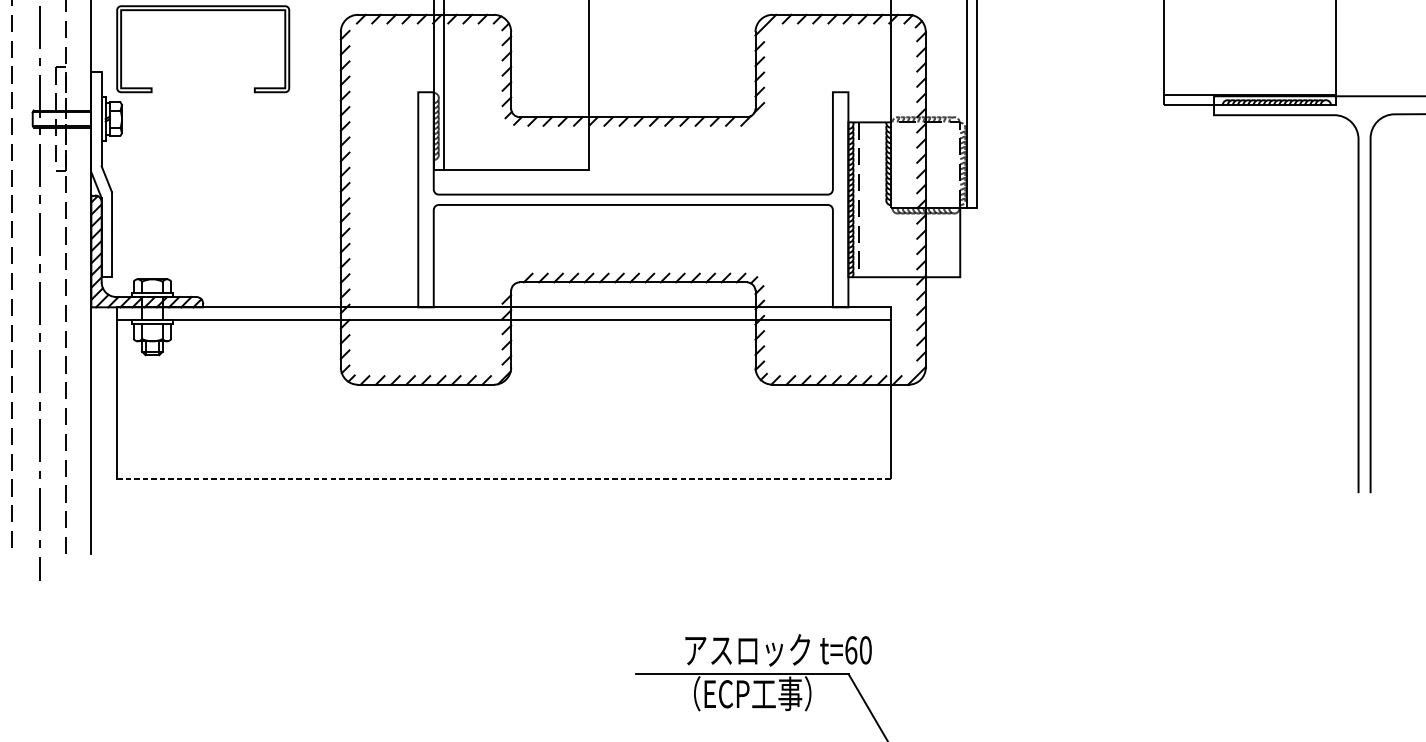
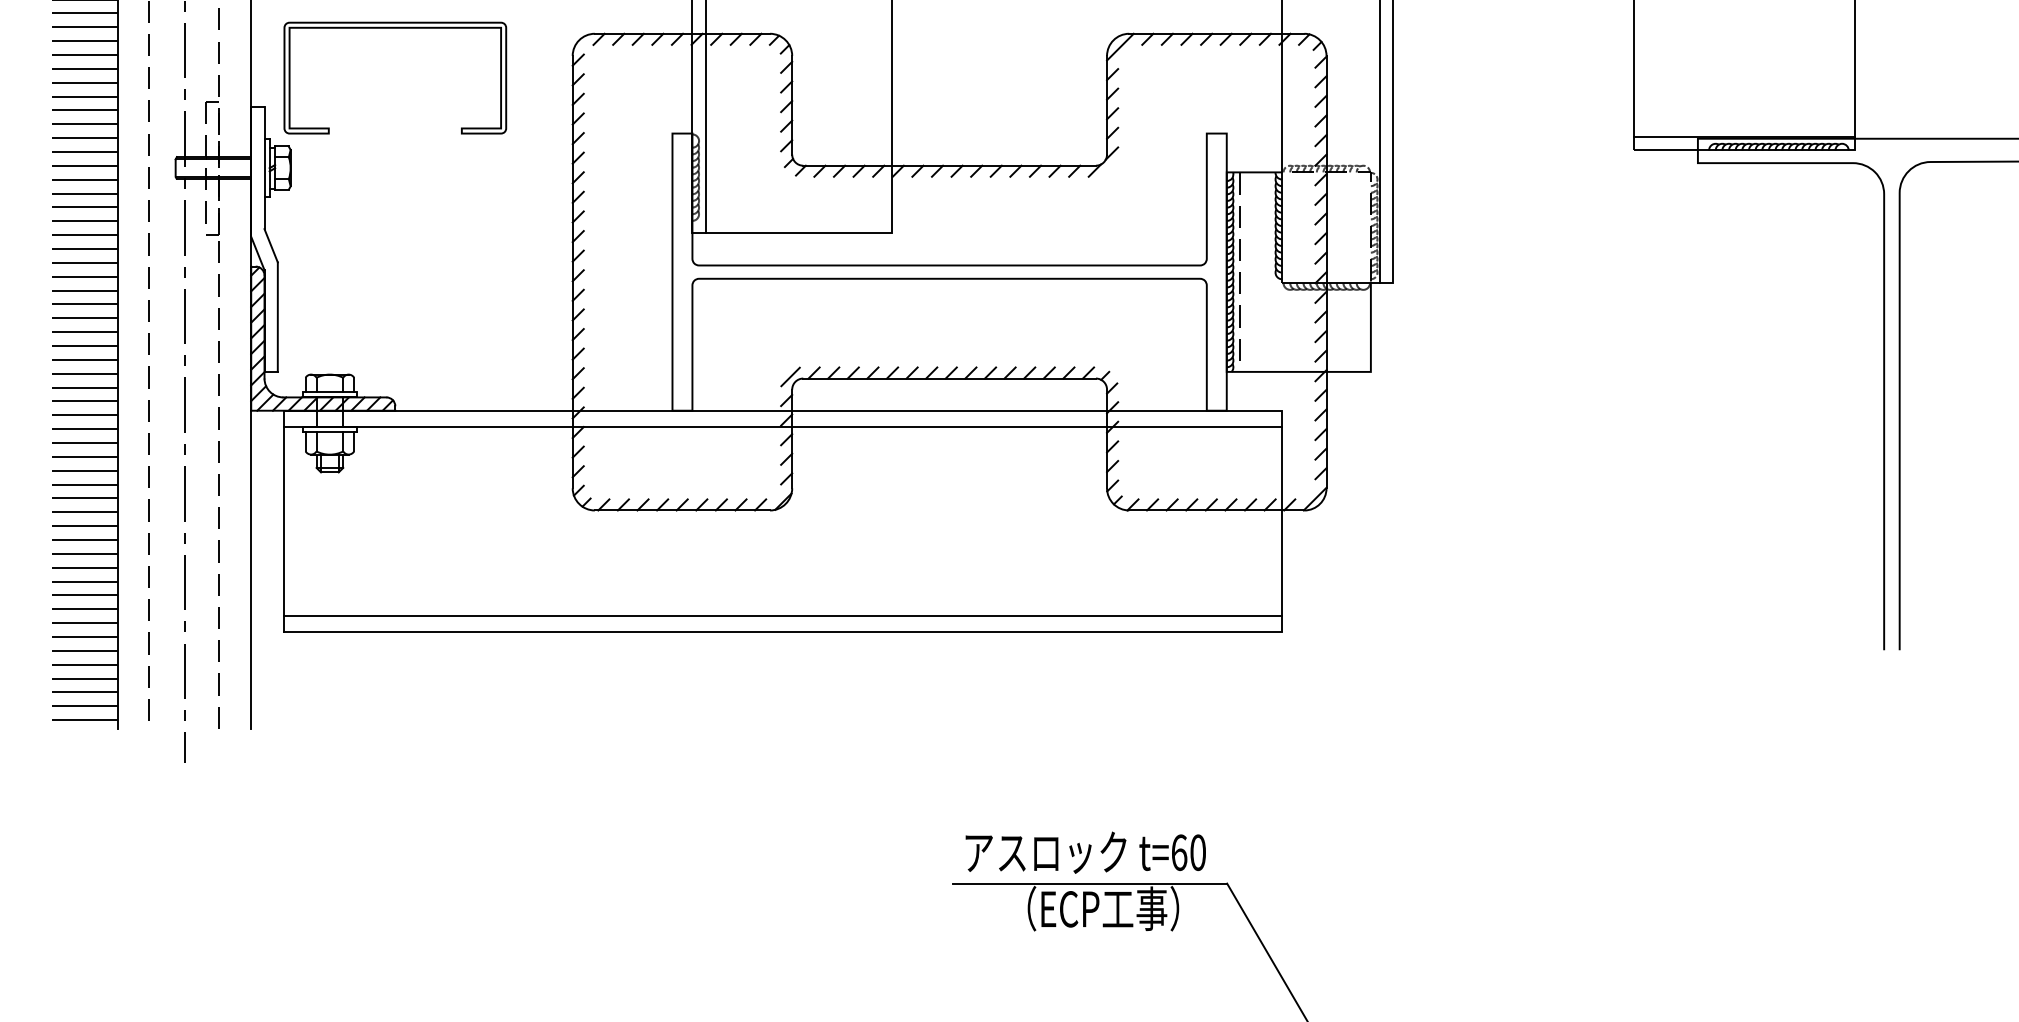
line: (509, 280) -> (790, 376), added
line: (504, 466) -> (783, 615), added
line: (504, 479) -> (783, 632), dashed -> solid
text: (778, 650) -> (1085, 852), moved

